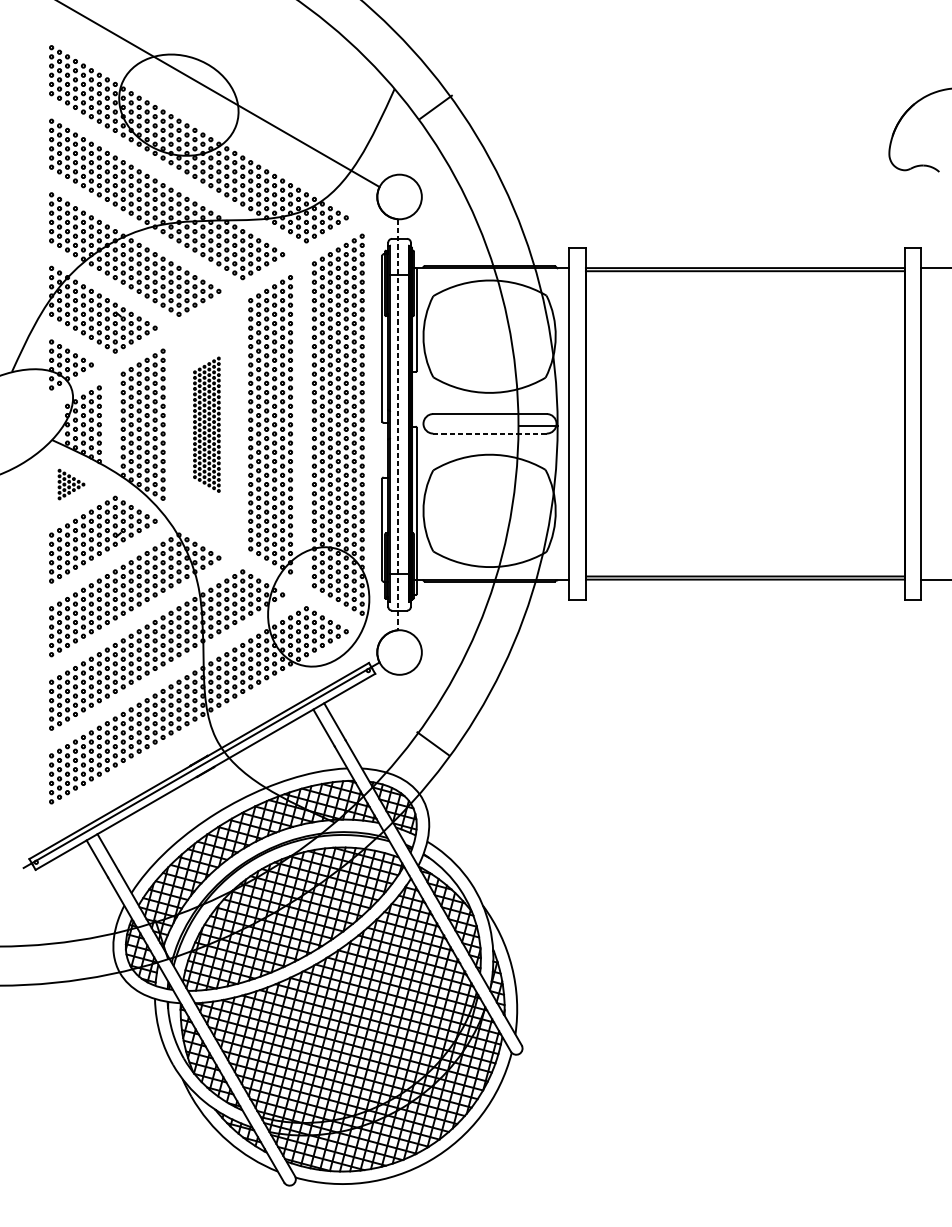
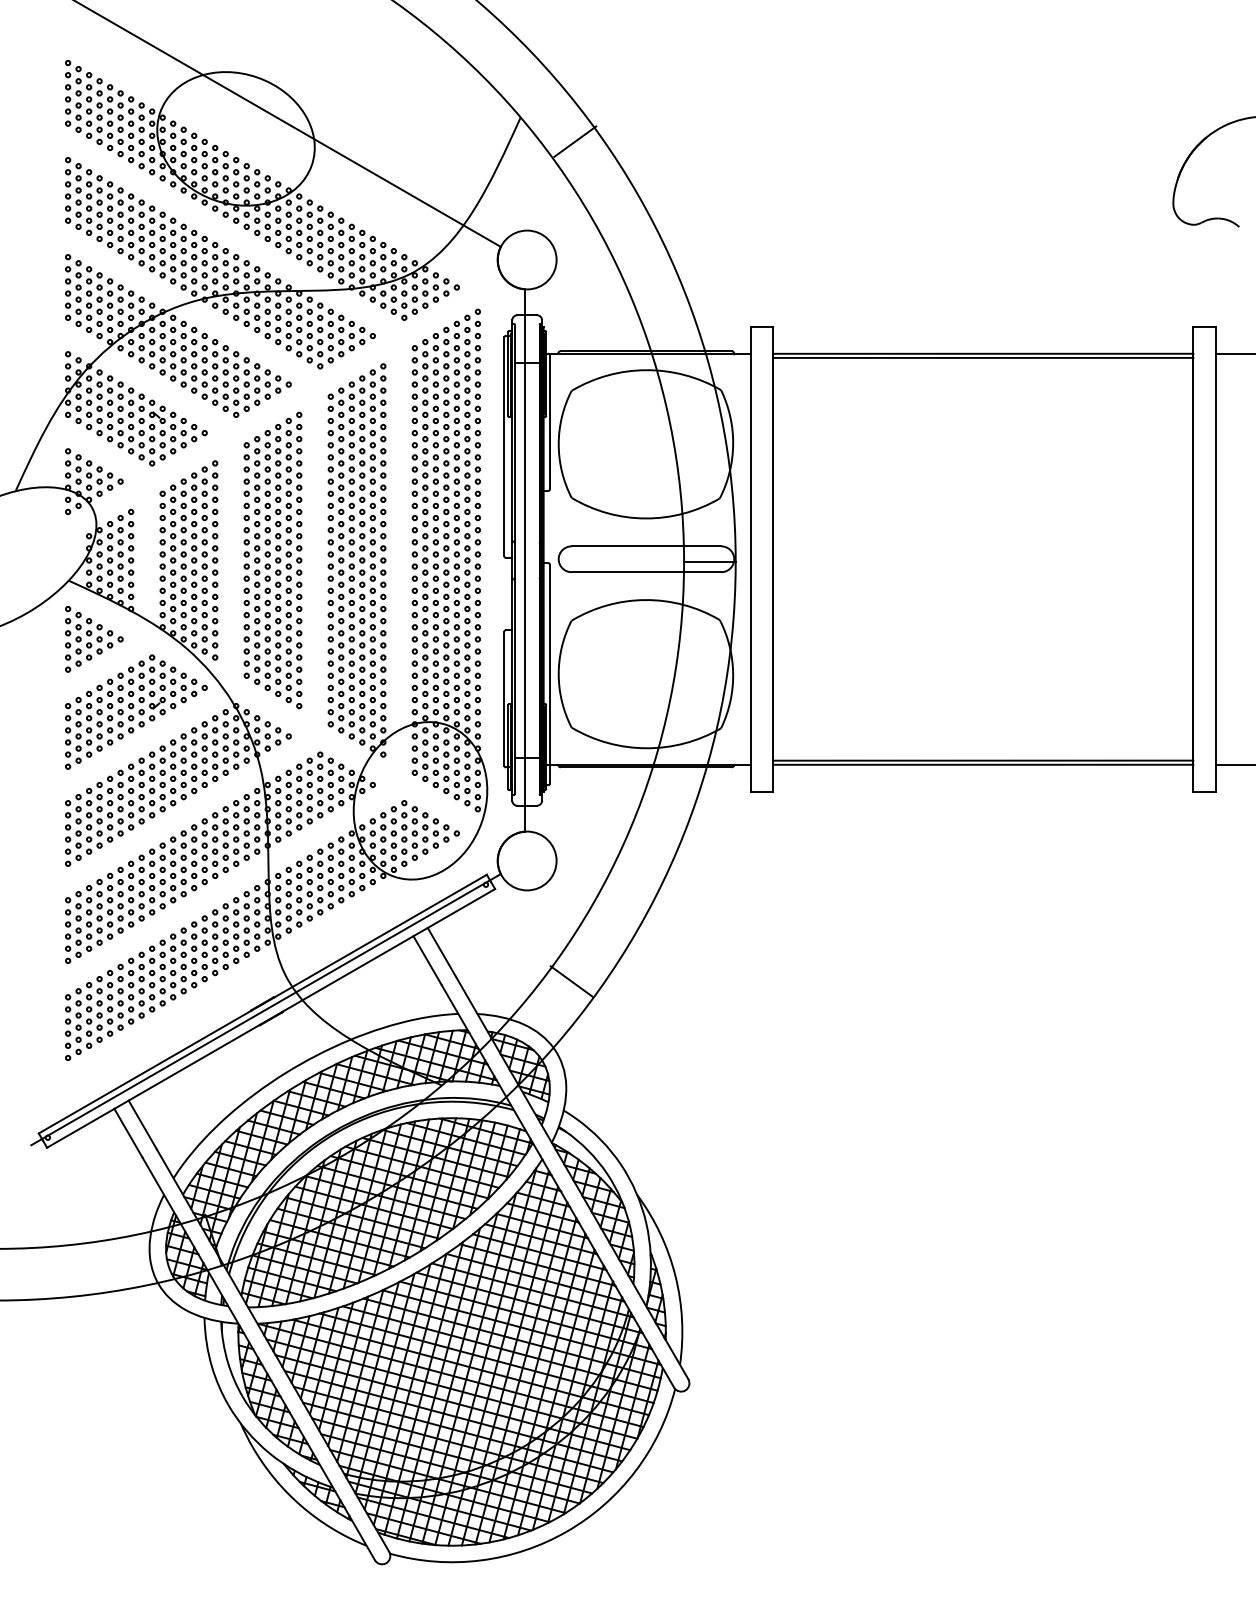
part: (206, 424) -> (272, 560), size x1.67
line: (398, 425) -> (525, 561), dashed -> solid
line: (490, 433) -> (646, 572), dashed -> solid
part: (71, 484) -> (94, 639), size x1.67

